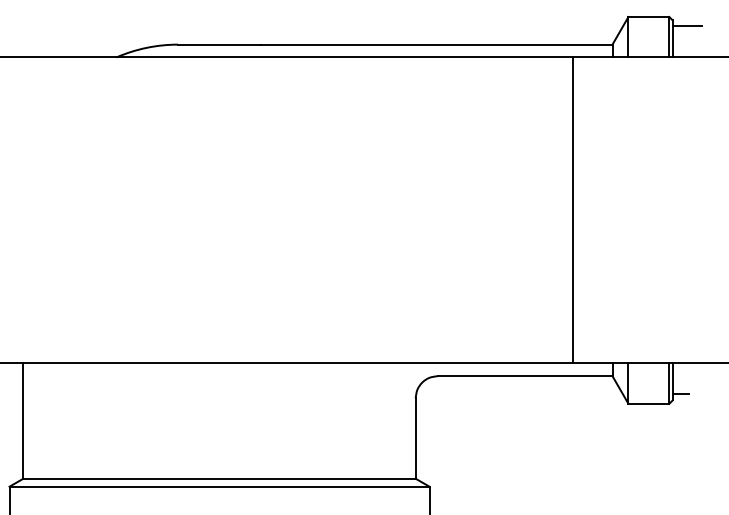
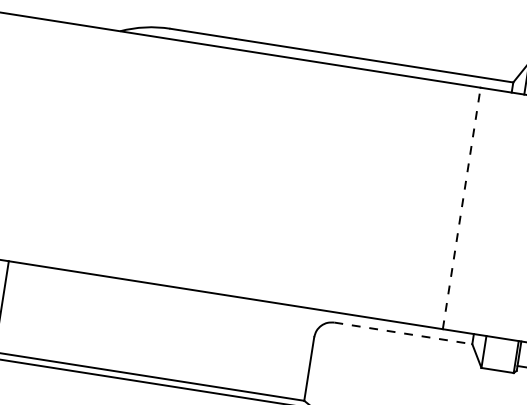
line: (573, 210) -> (461, 208), solid -> dashed
line: (525, 376) -> (403, 333), solid -> dashed

